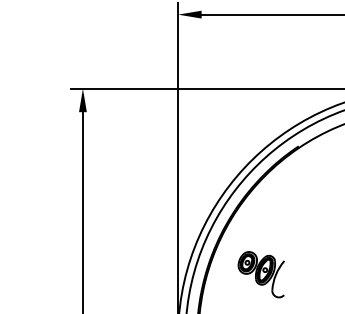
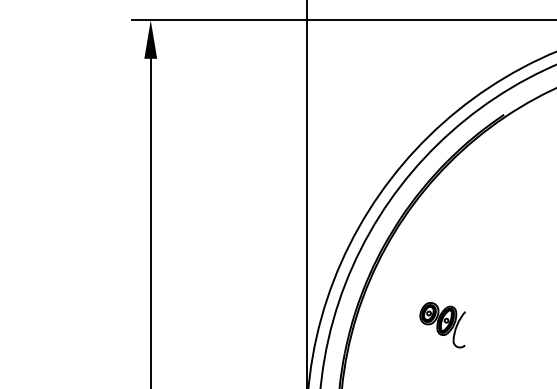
part: (260, 274) -> (441, 324), size x0.6

